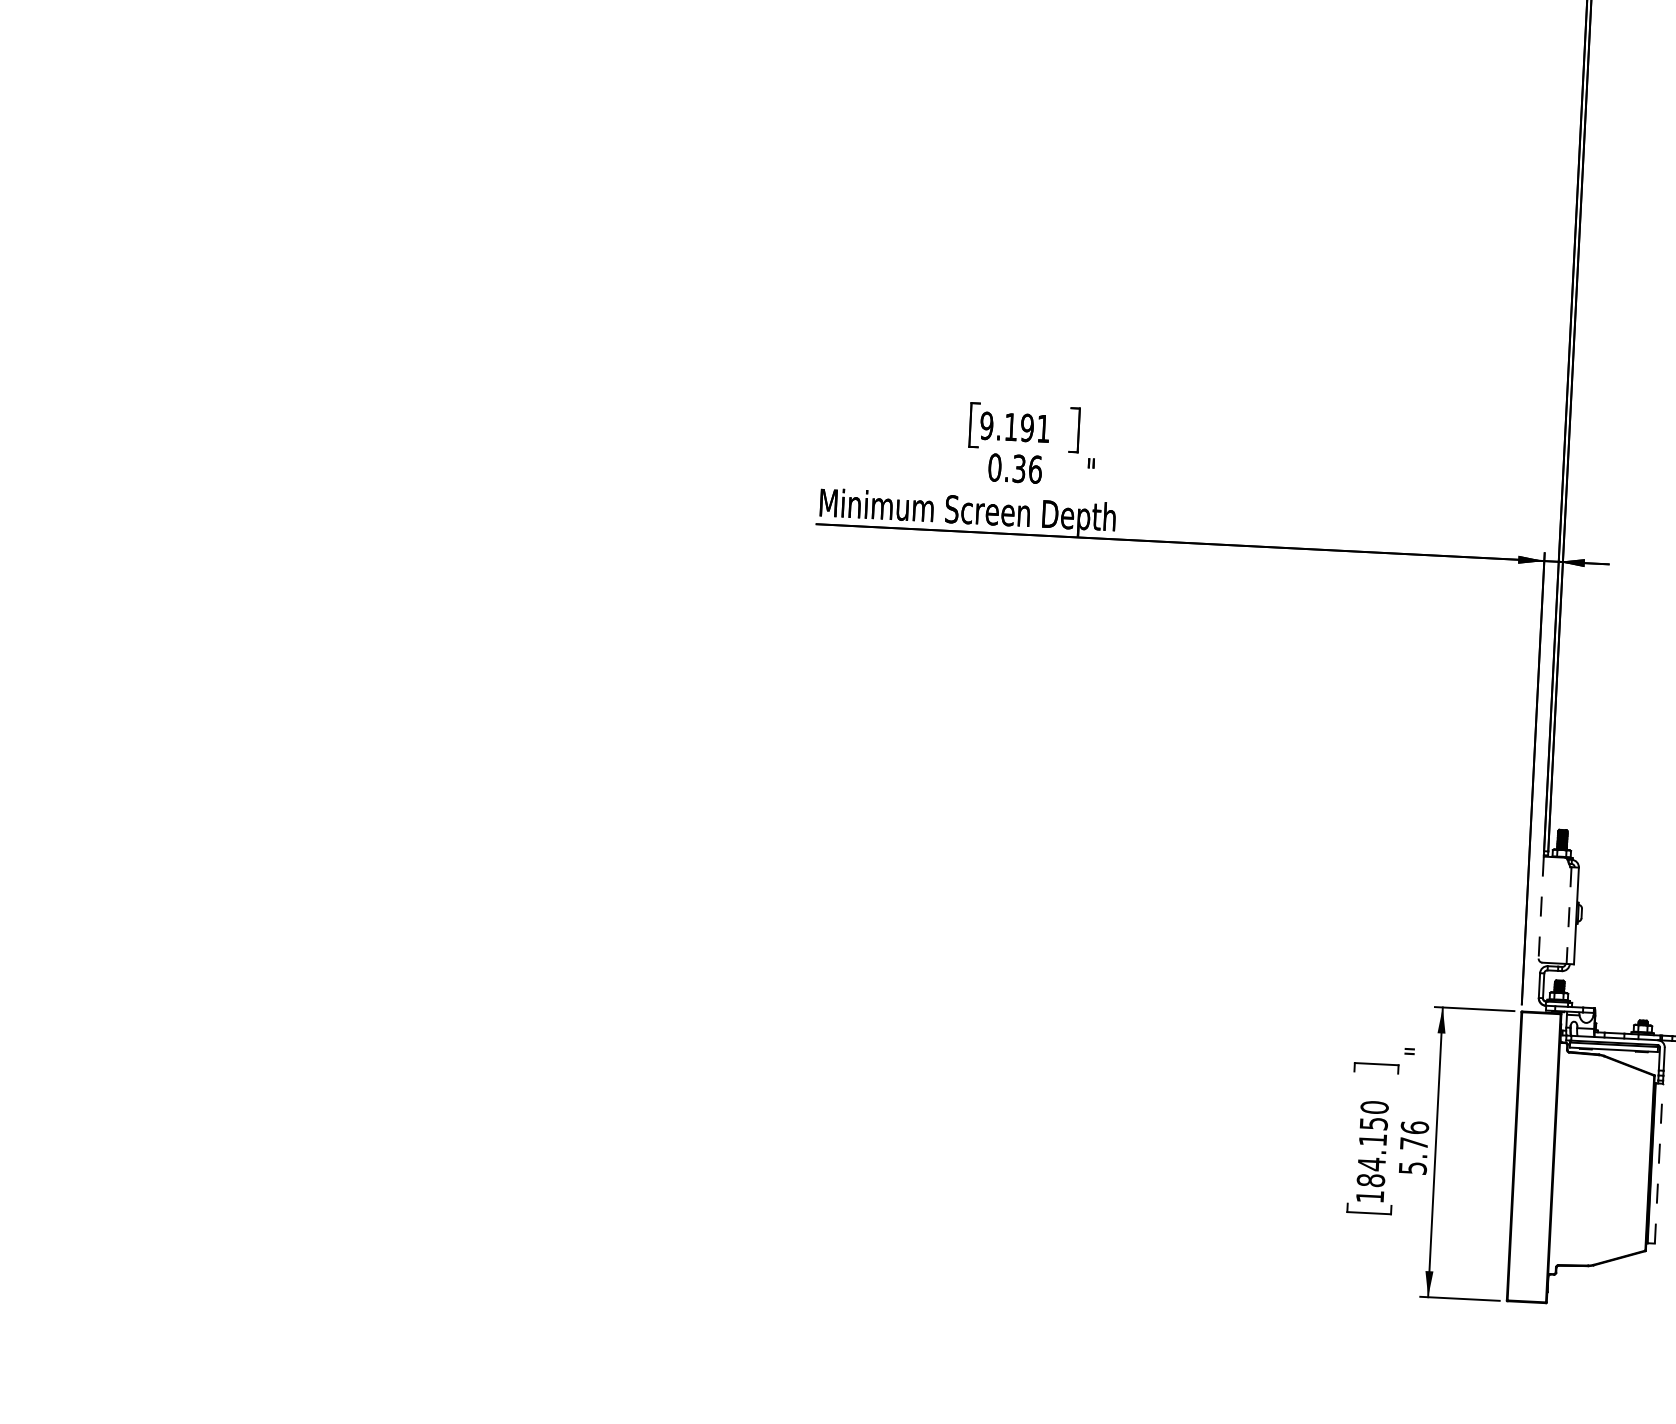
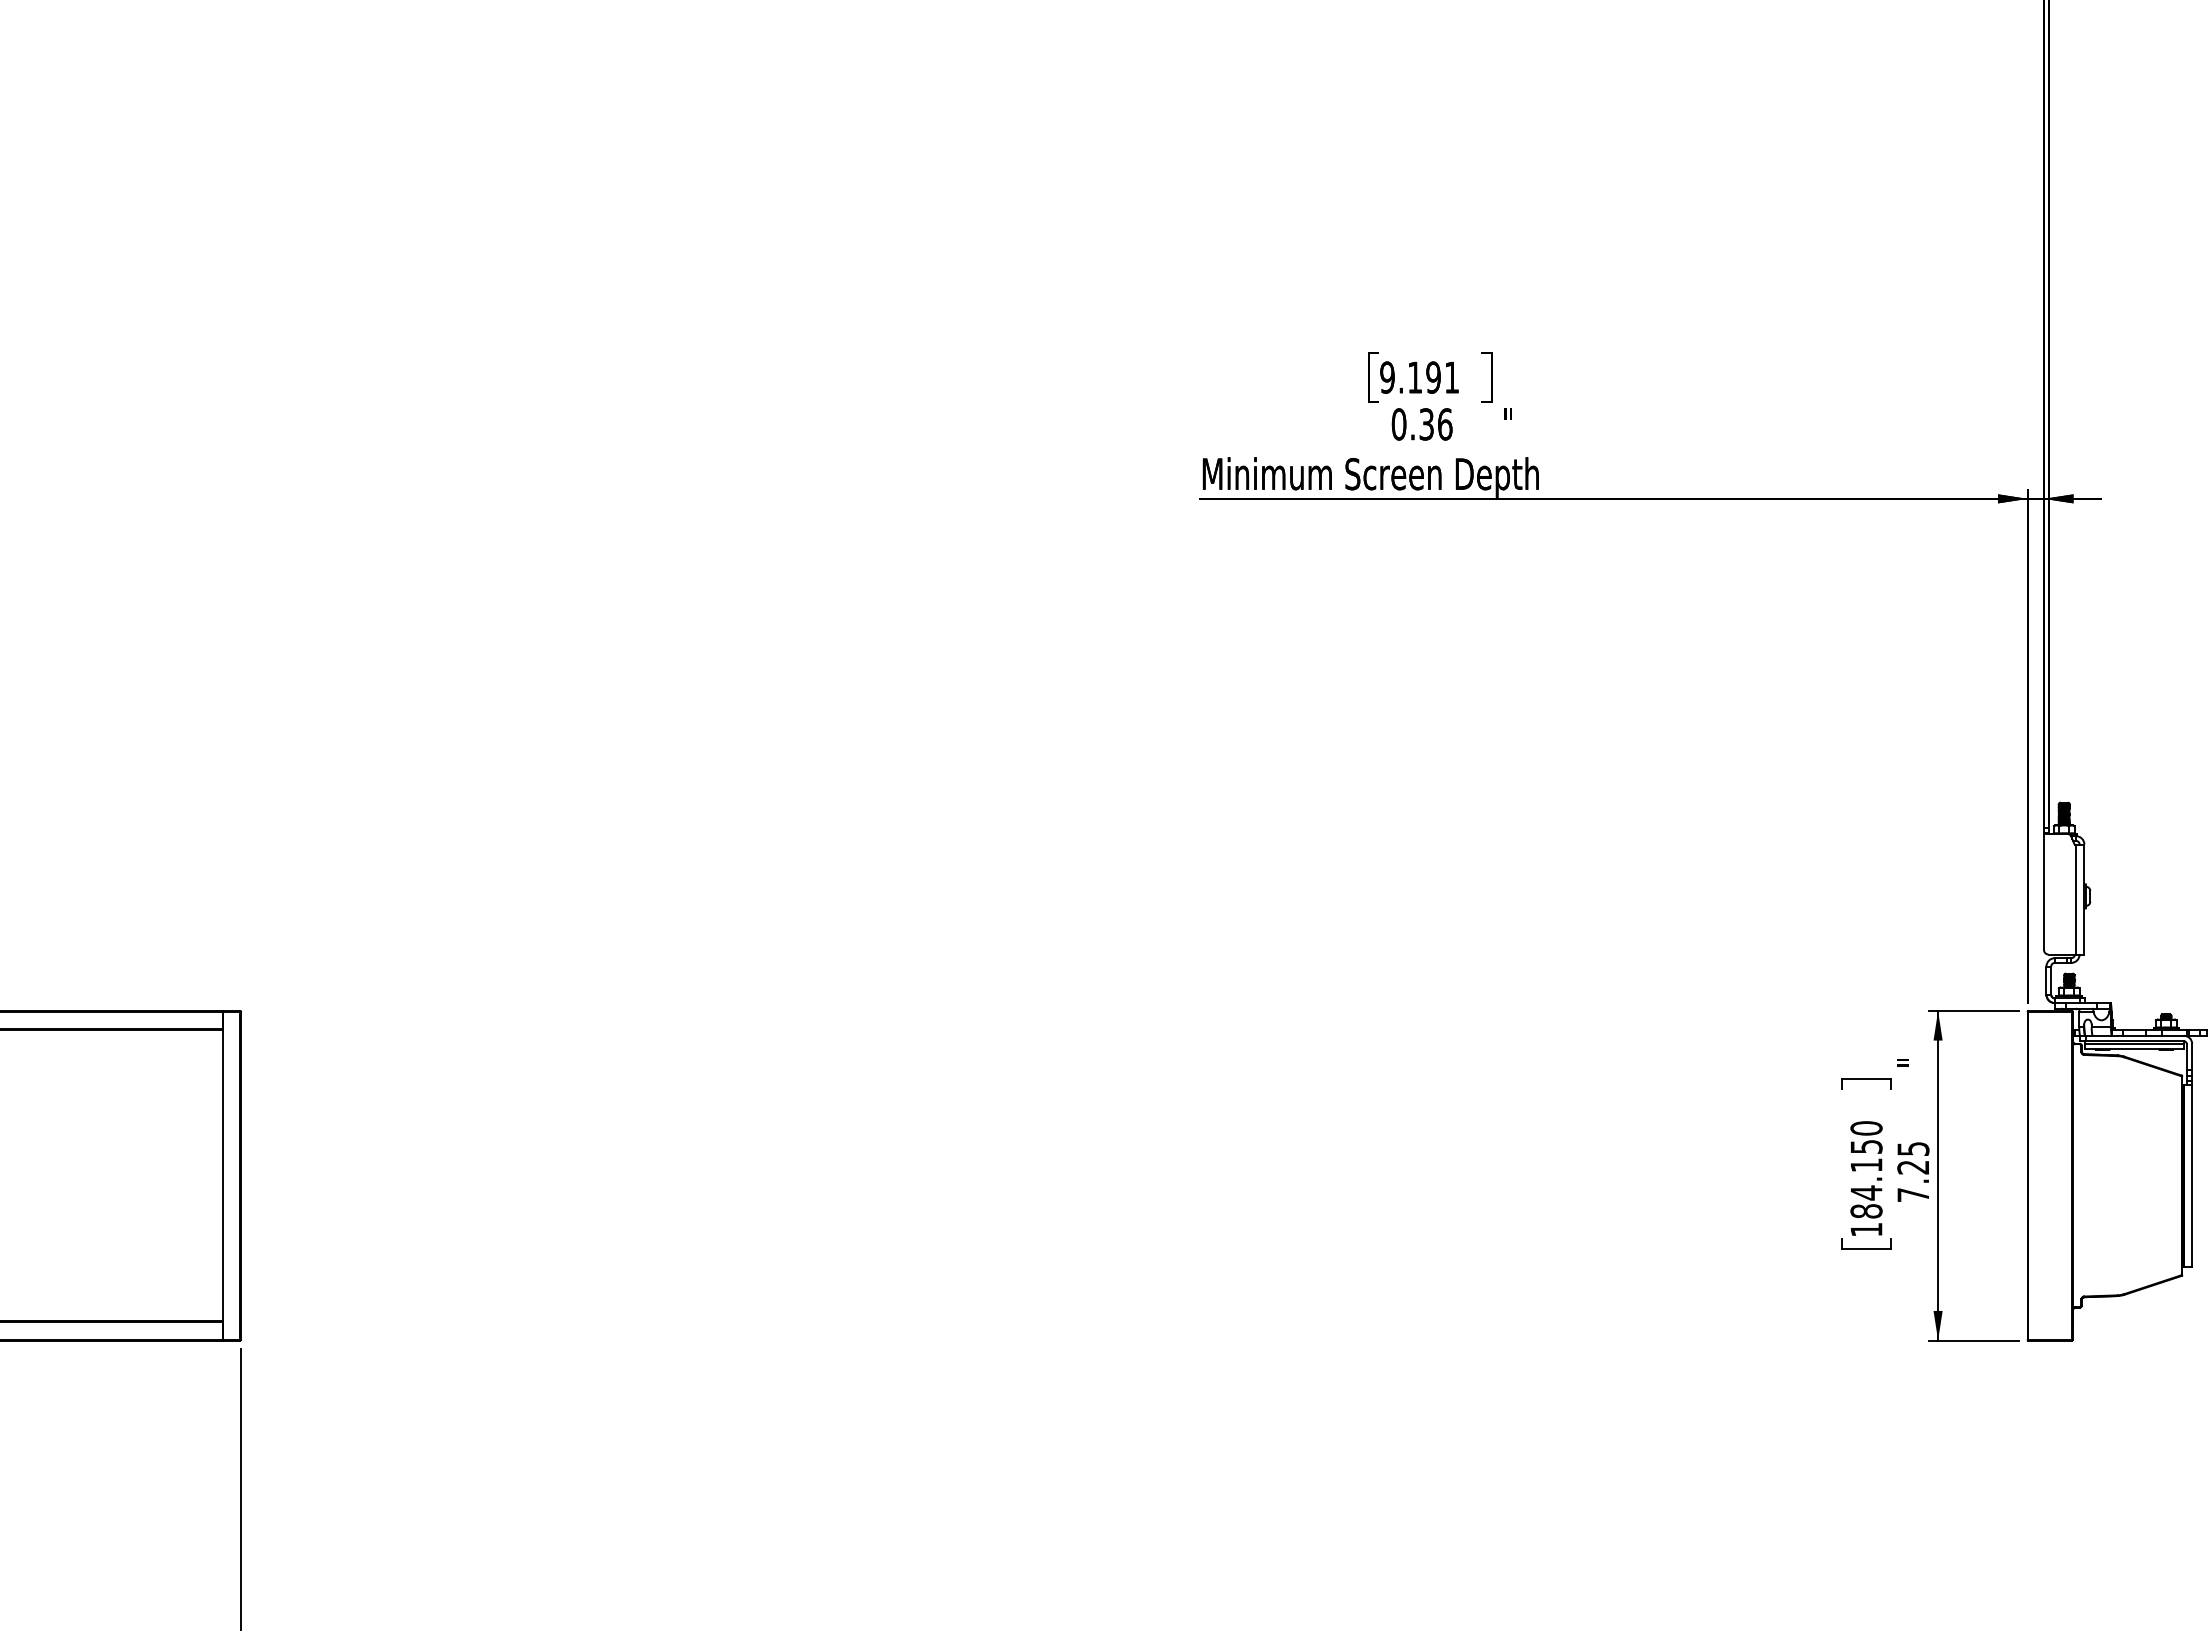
line: (1540, 907) -> (2043, 892), dashed -> solid
line: (1569, 915) -> (2076, 899), dashed -> solid
text: (1414, 1147) -> (1913, 1171), 5.76 -> 7.25
line: (1659, 1163) -> (2192, 1175), dashed -> solid

